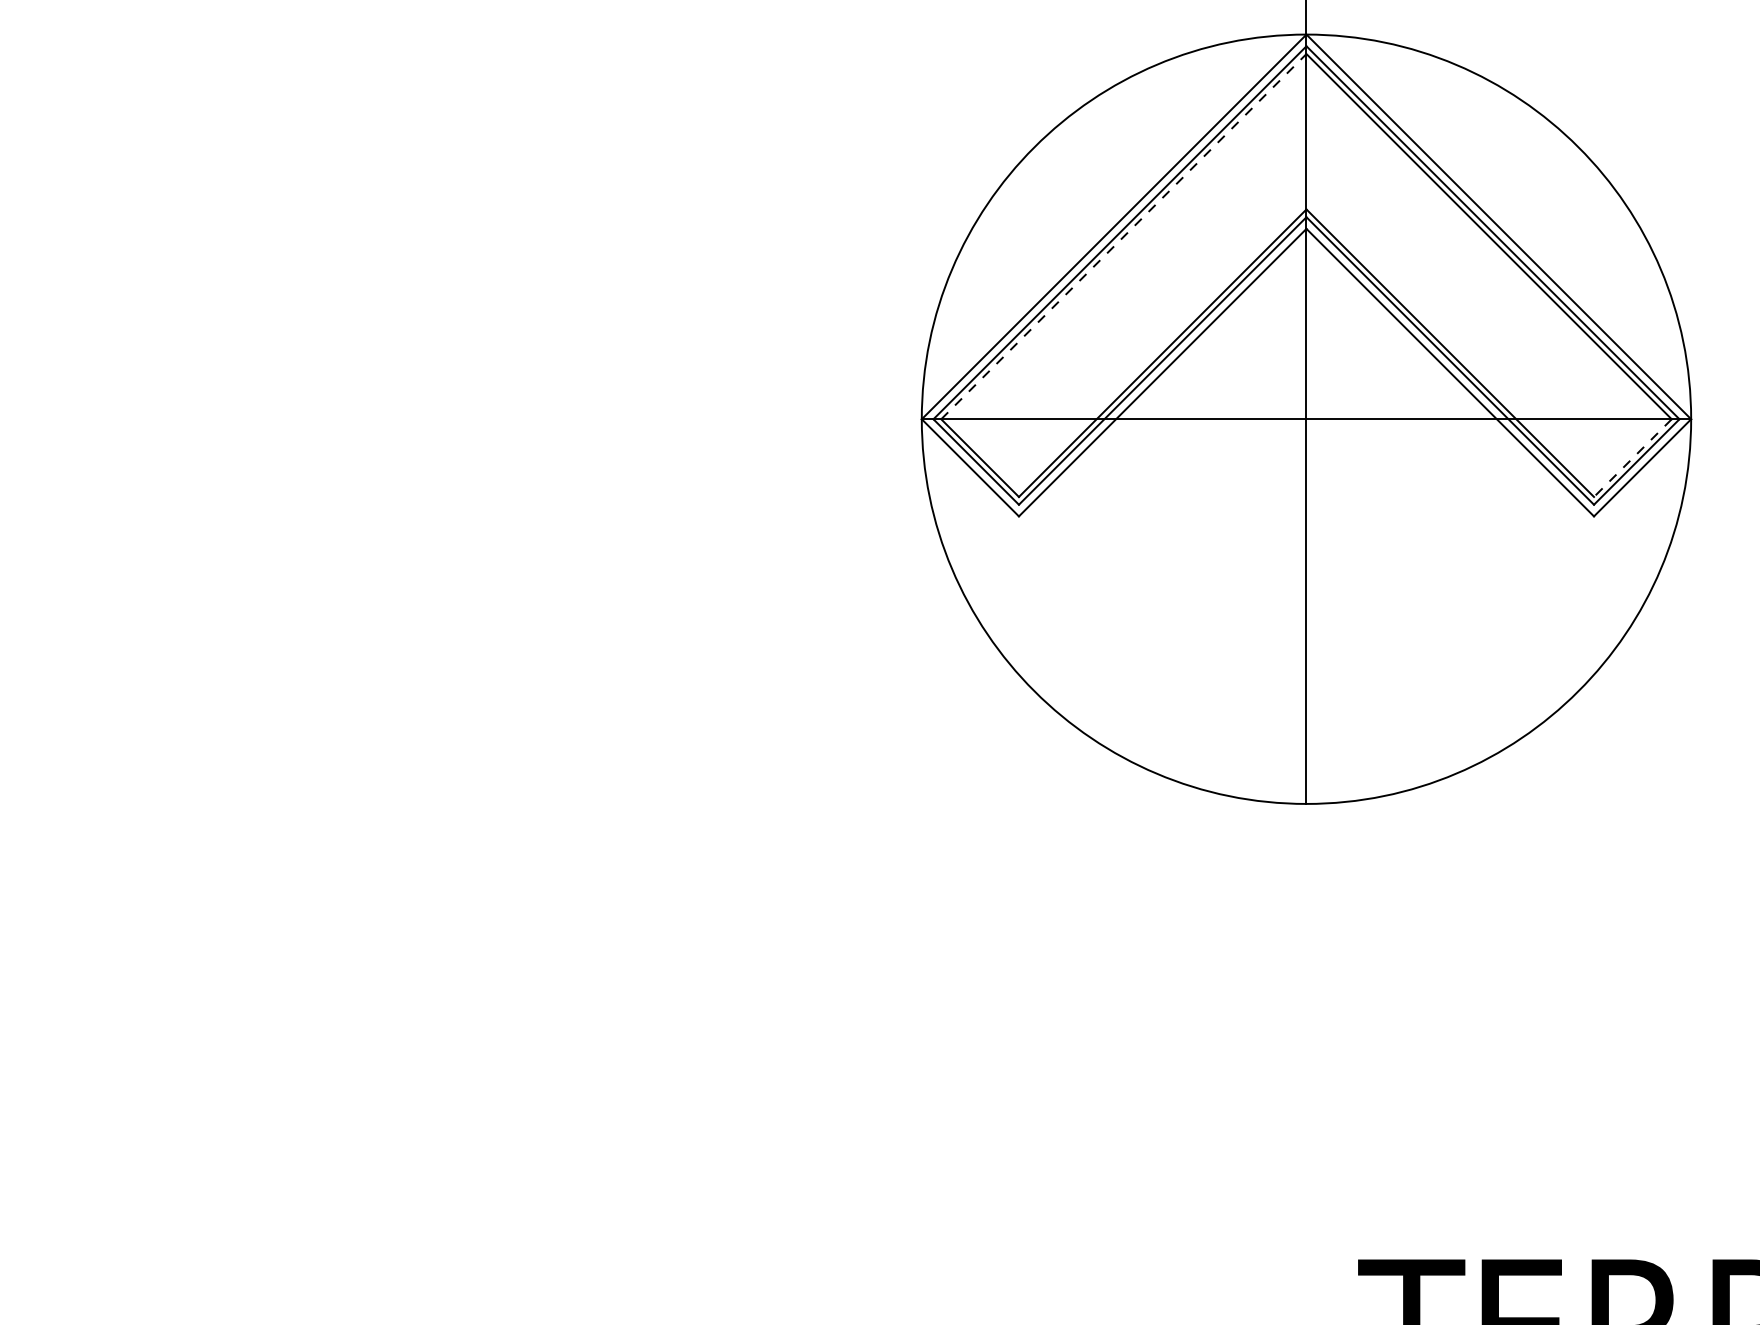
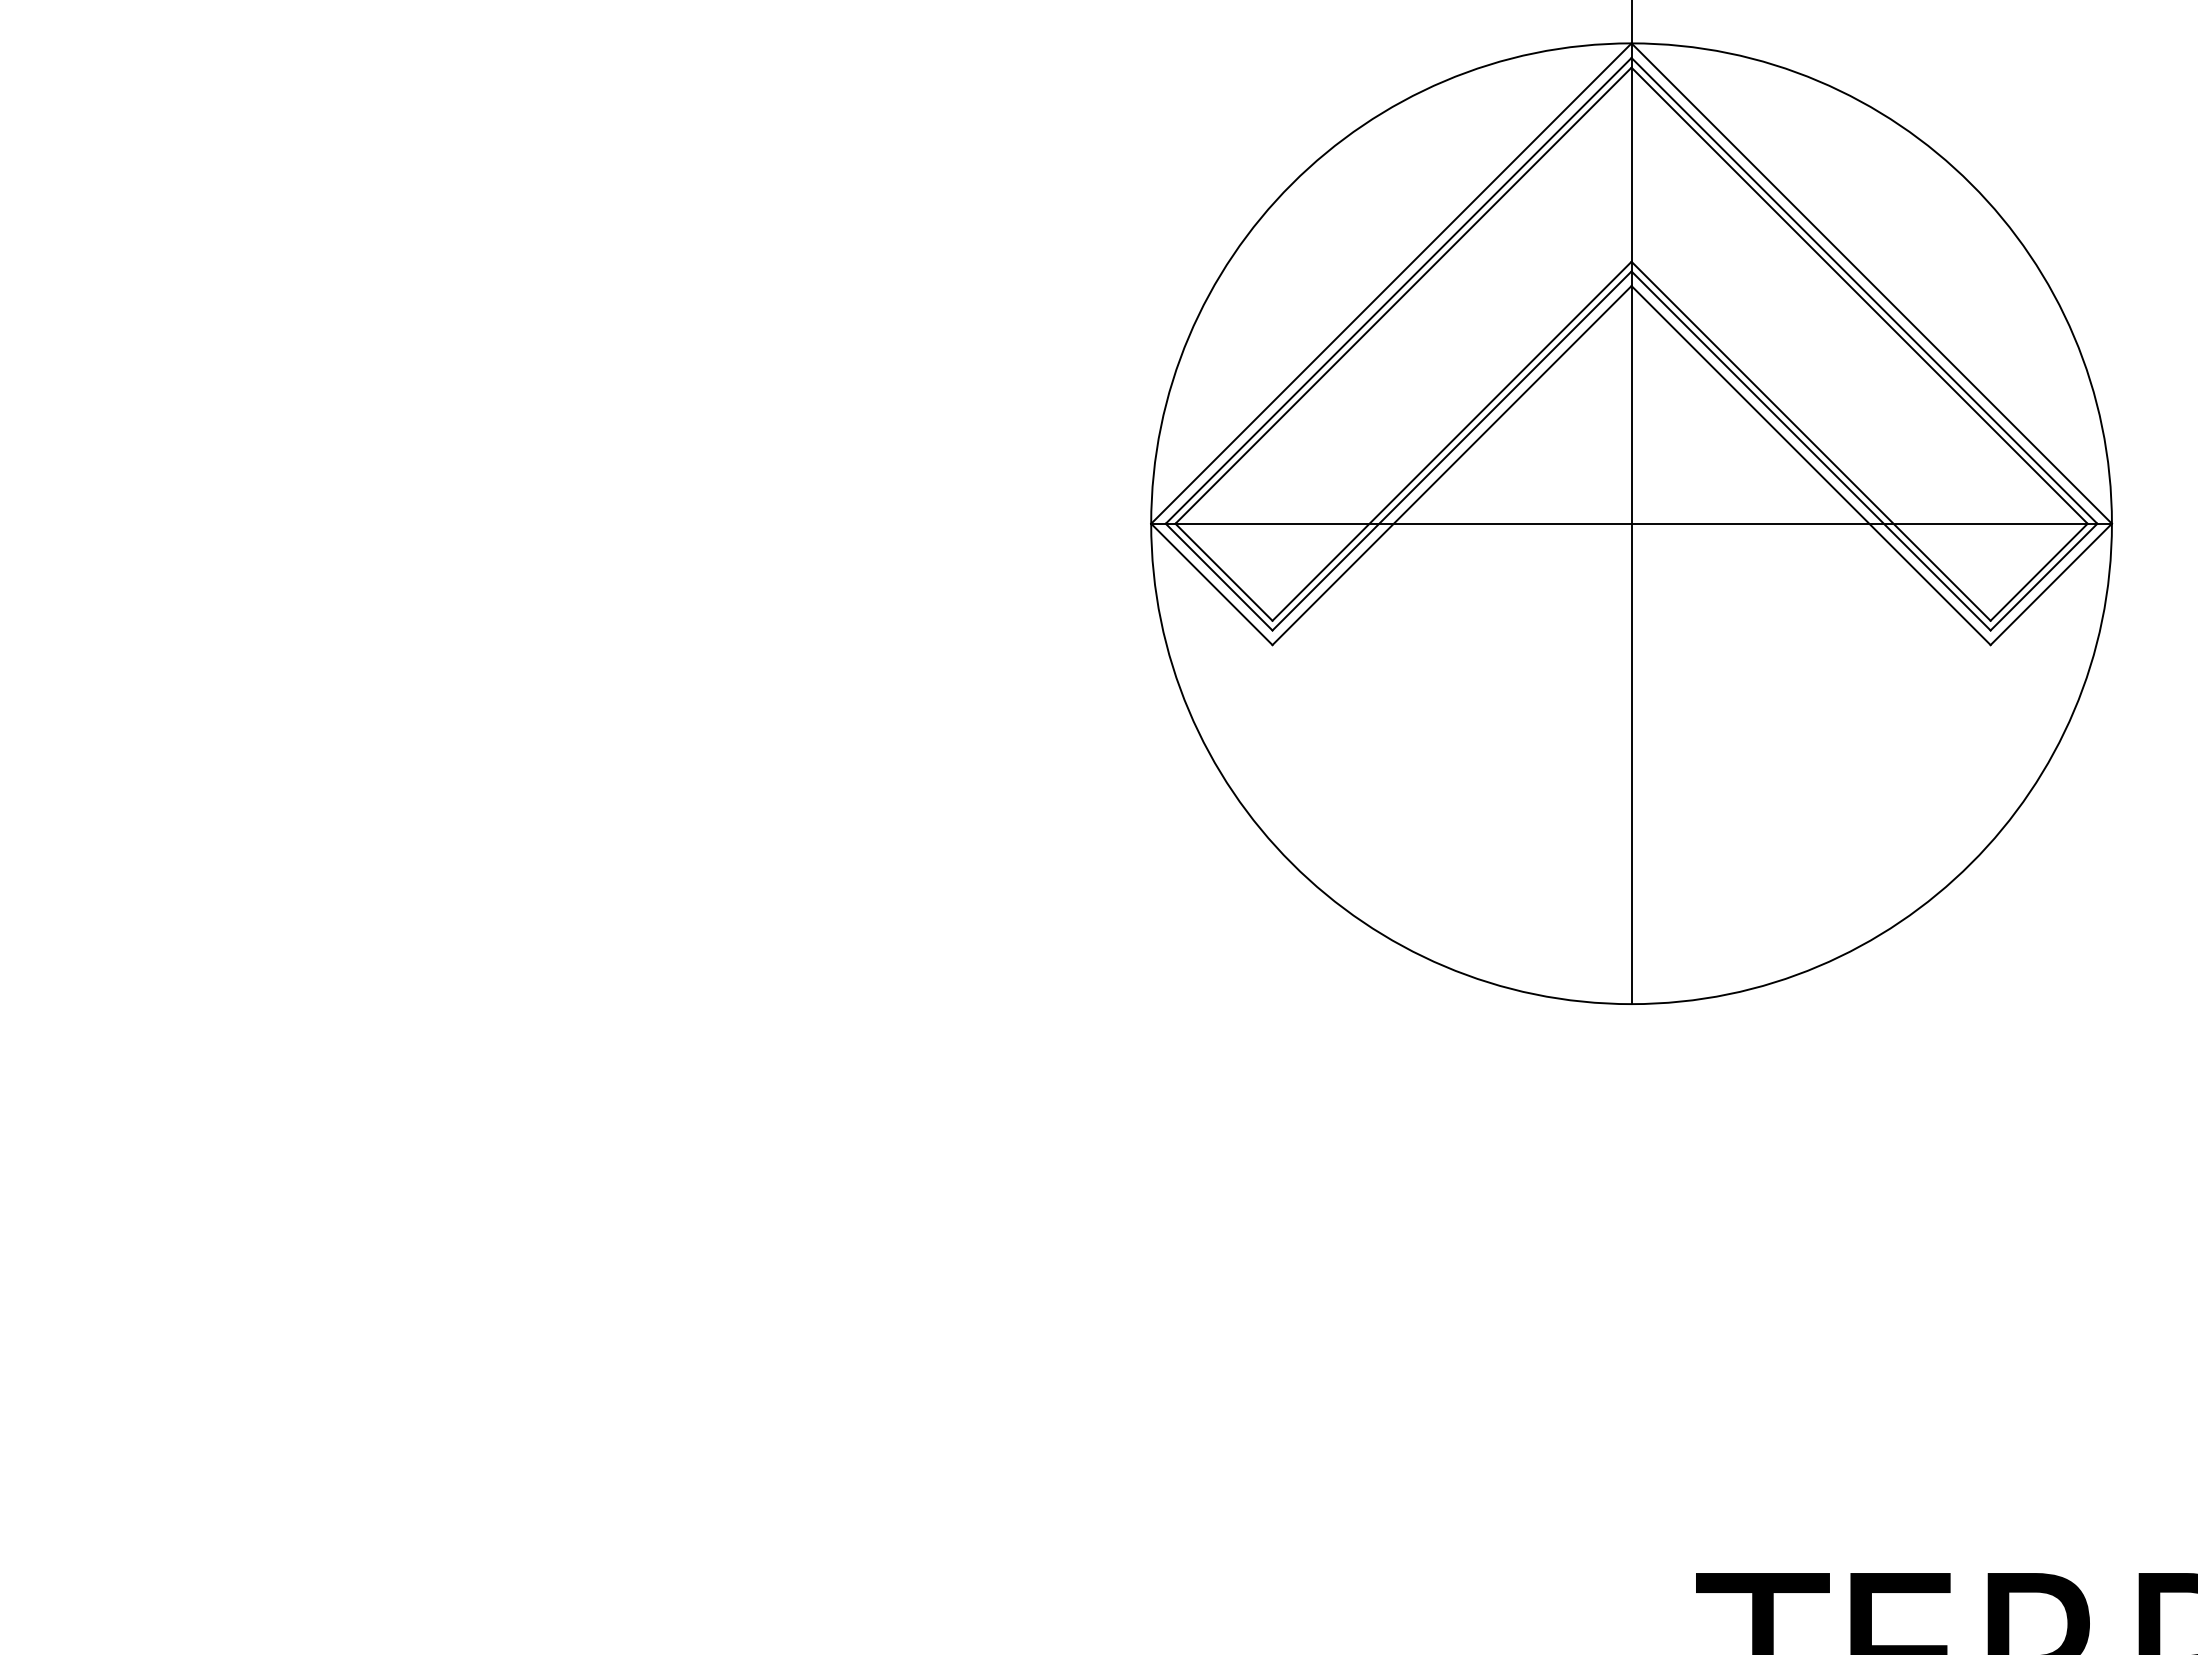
line: (1123, 236) -> (1403, 295), dashed -> solid
line: (1633, 458) -> (2039, 572), dashed -> solid

